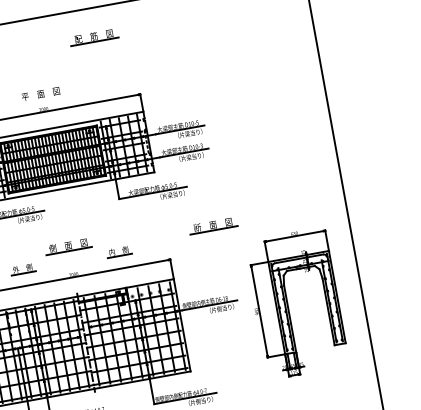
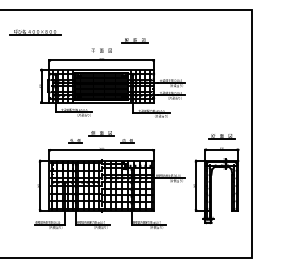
part: (92, 36) -> (134, 40), moved
part: (212, 225) -> (221, 136), moved

